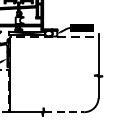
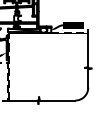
line: (64, 112) -> (57, 100), dashed -> solid

